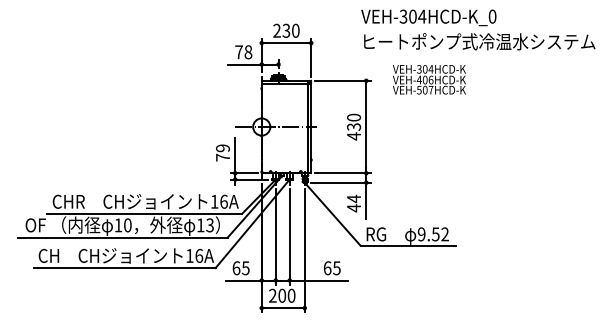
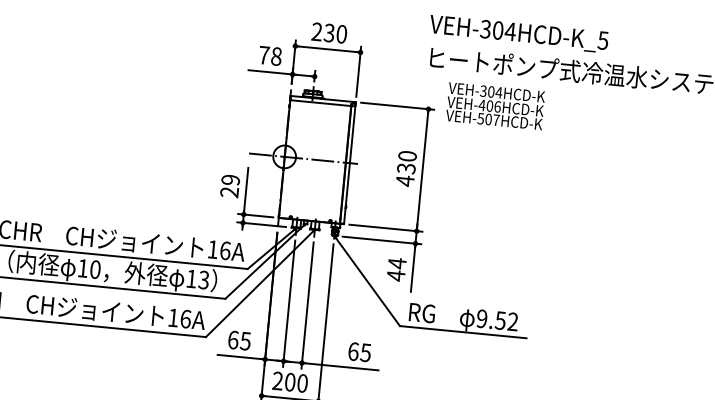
text: (492, 16) -> (603, 40), VEH-304HCD-K_0 -> VEH-304HCD-K_5
text: (429, 79) -> (495, 105), moved
text: (222, 157) -> (228, 192), 79 -> 29

